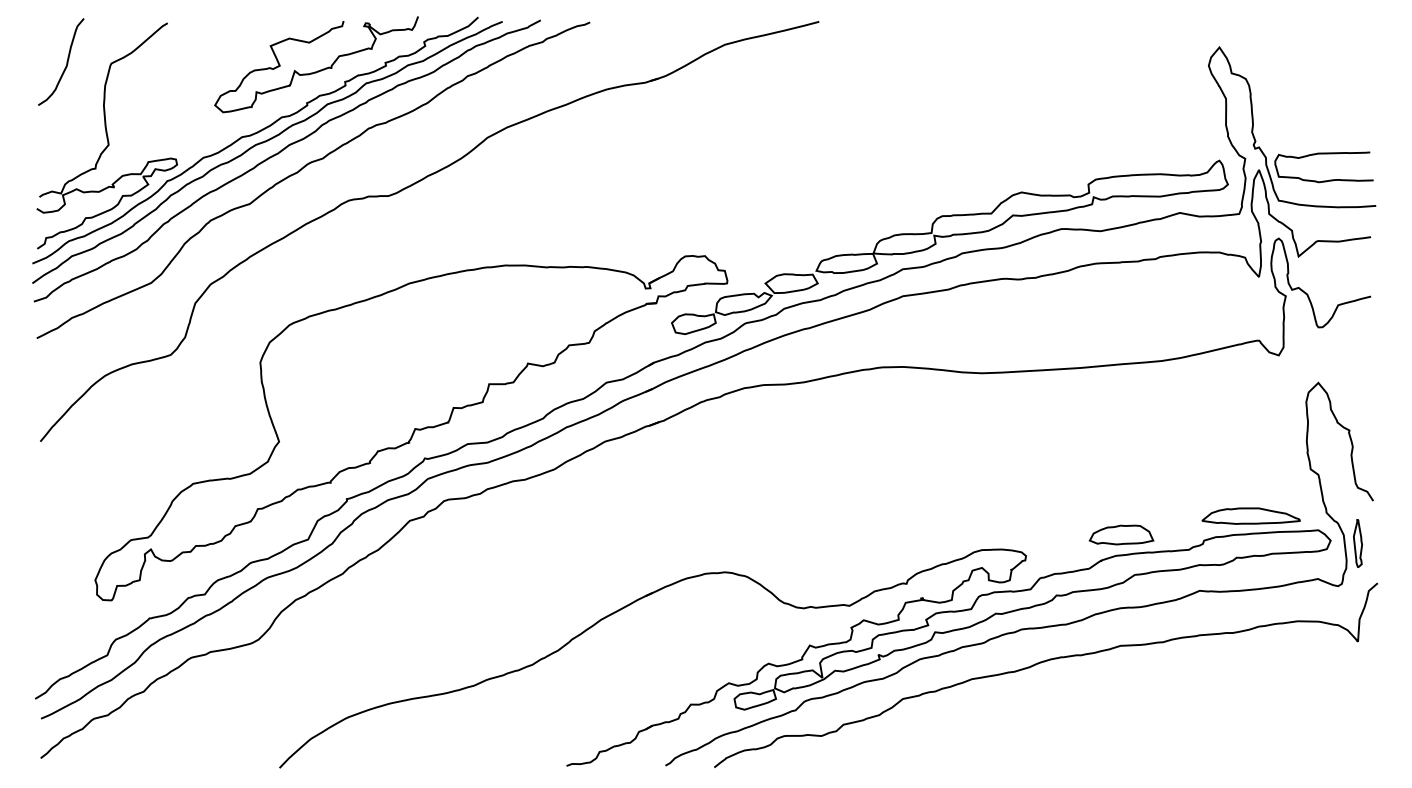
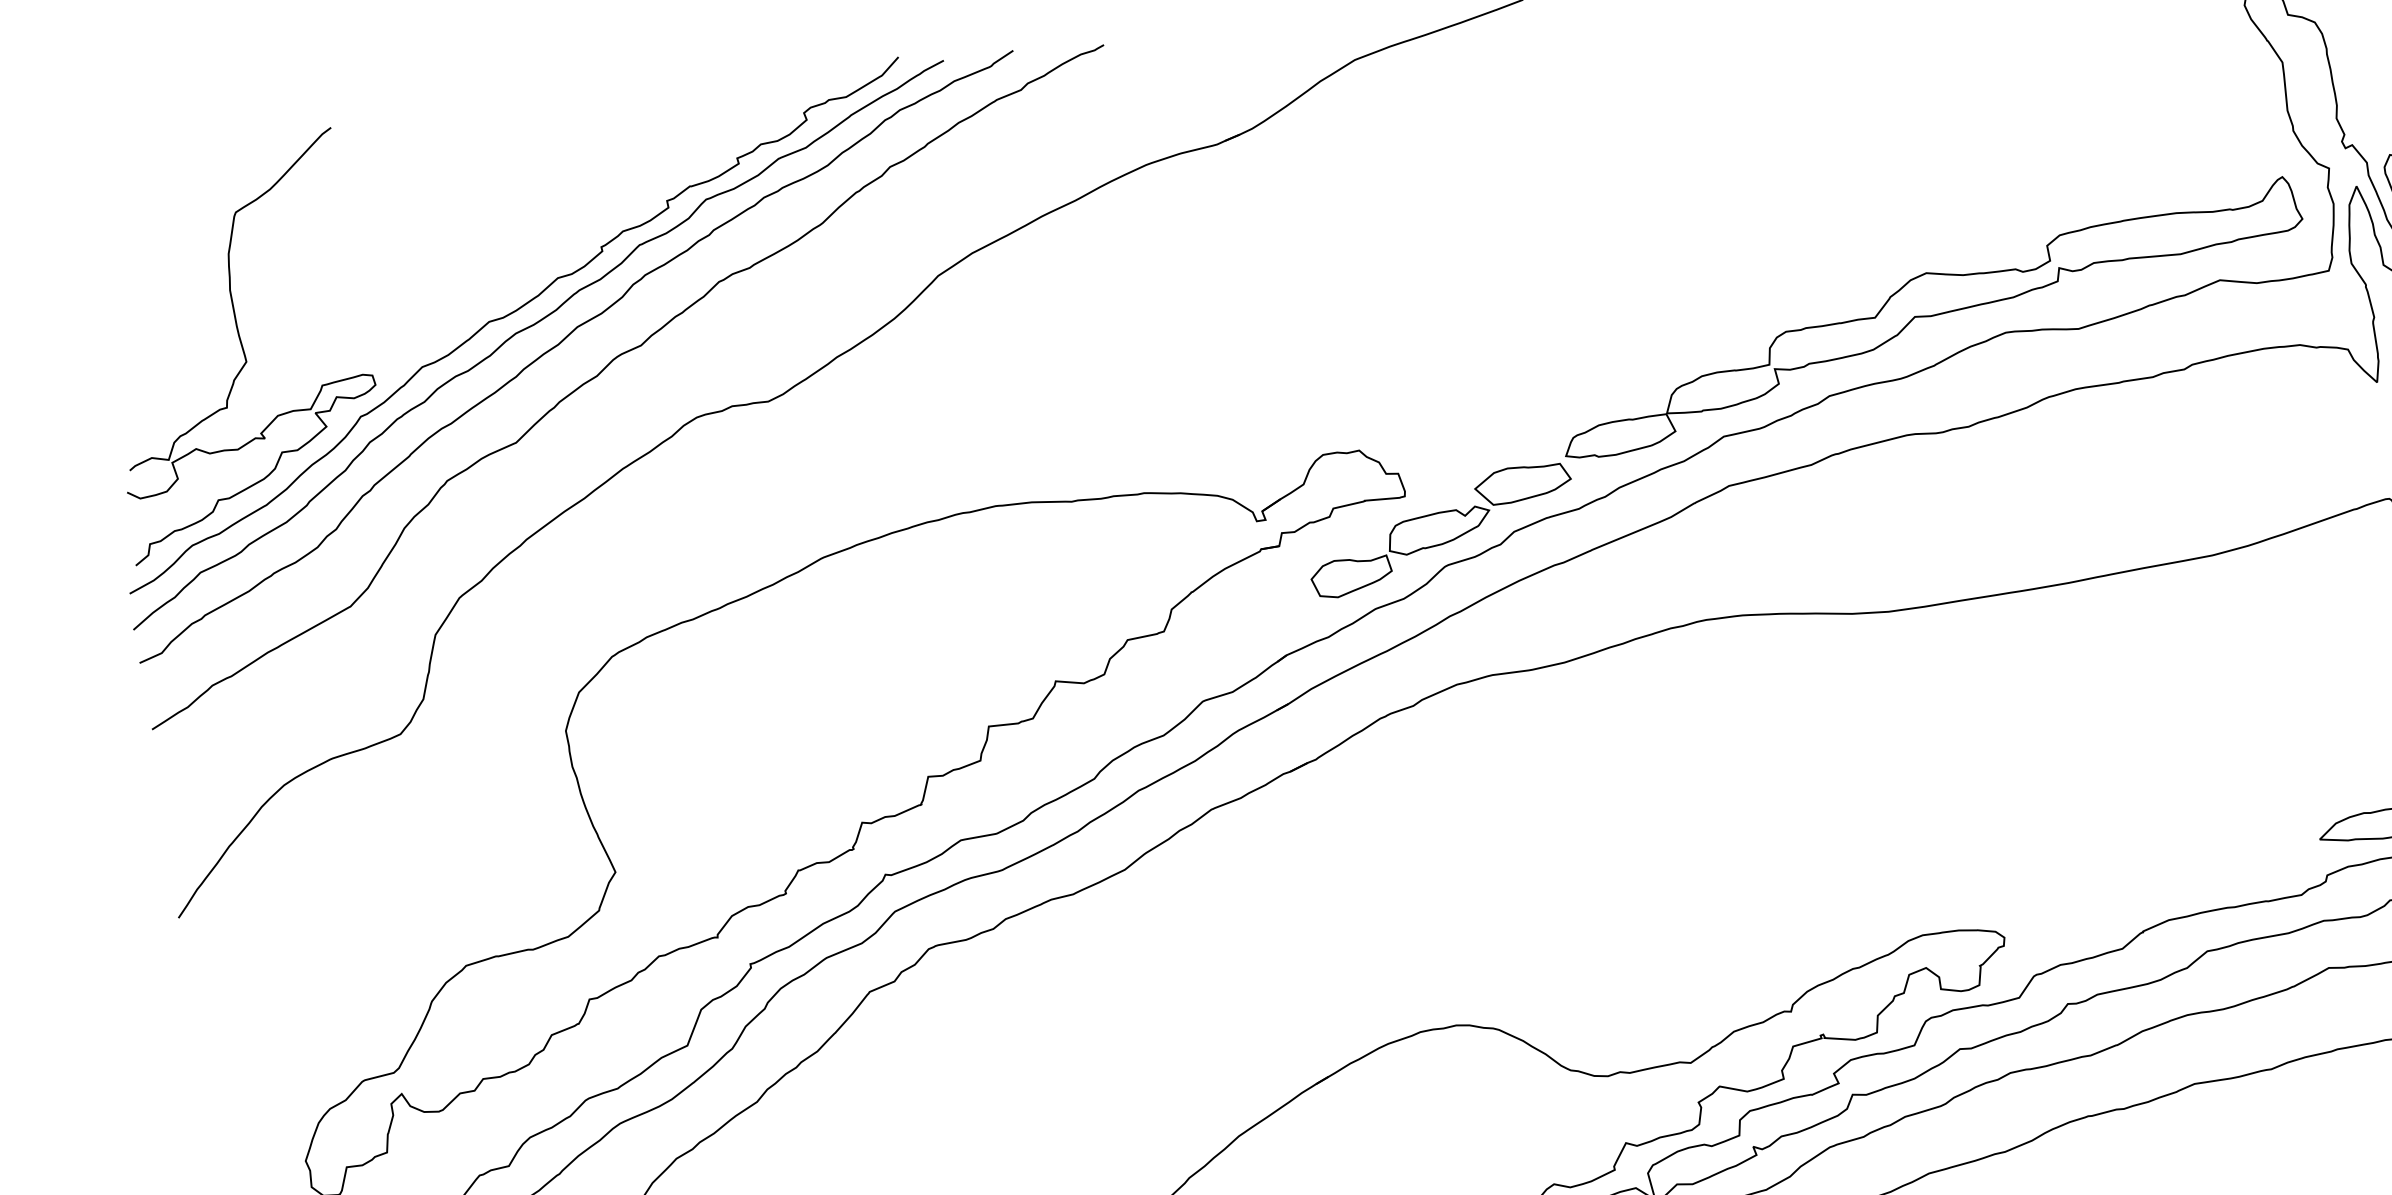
curve: (66, 61) -> (153, 217), removed
curve: (317, 70) -> (614, 185), removed
part: (1121, 534) -> (2174, 879), removed

